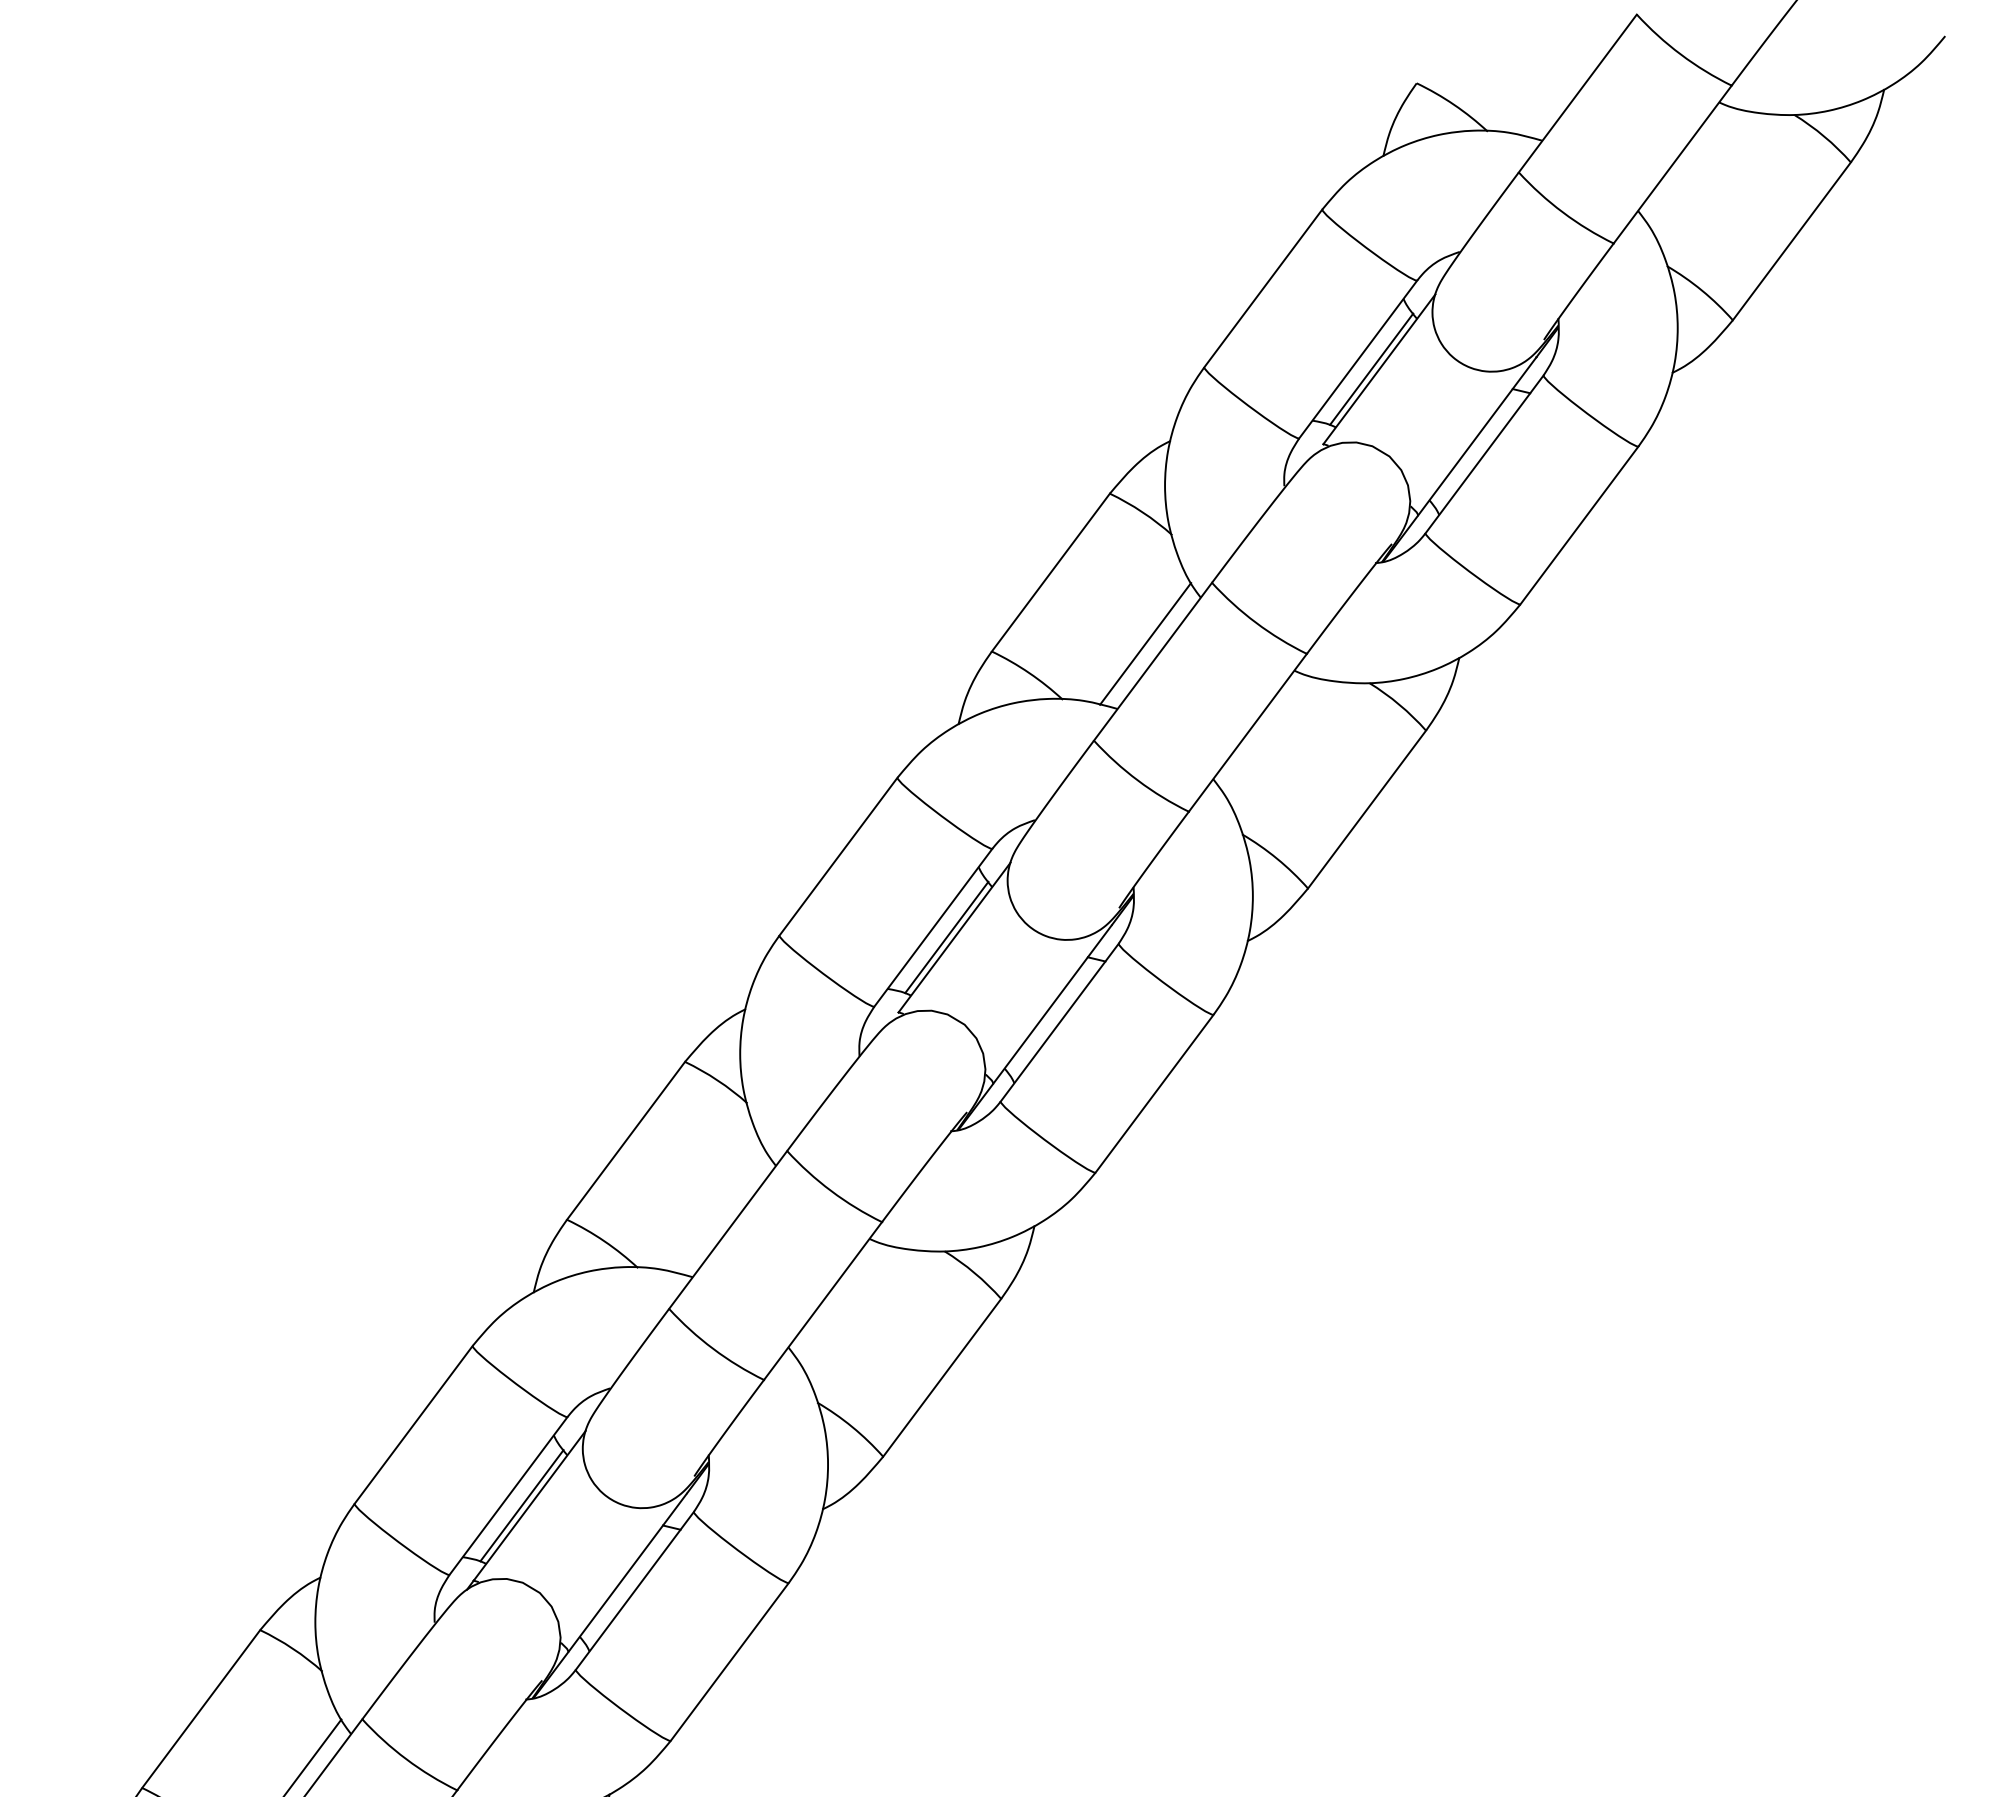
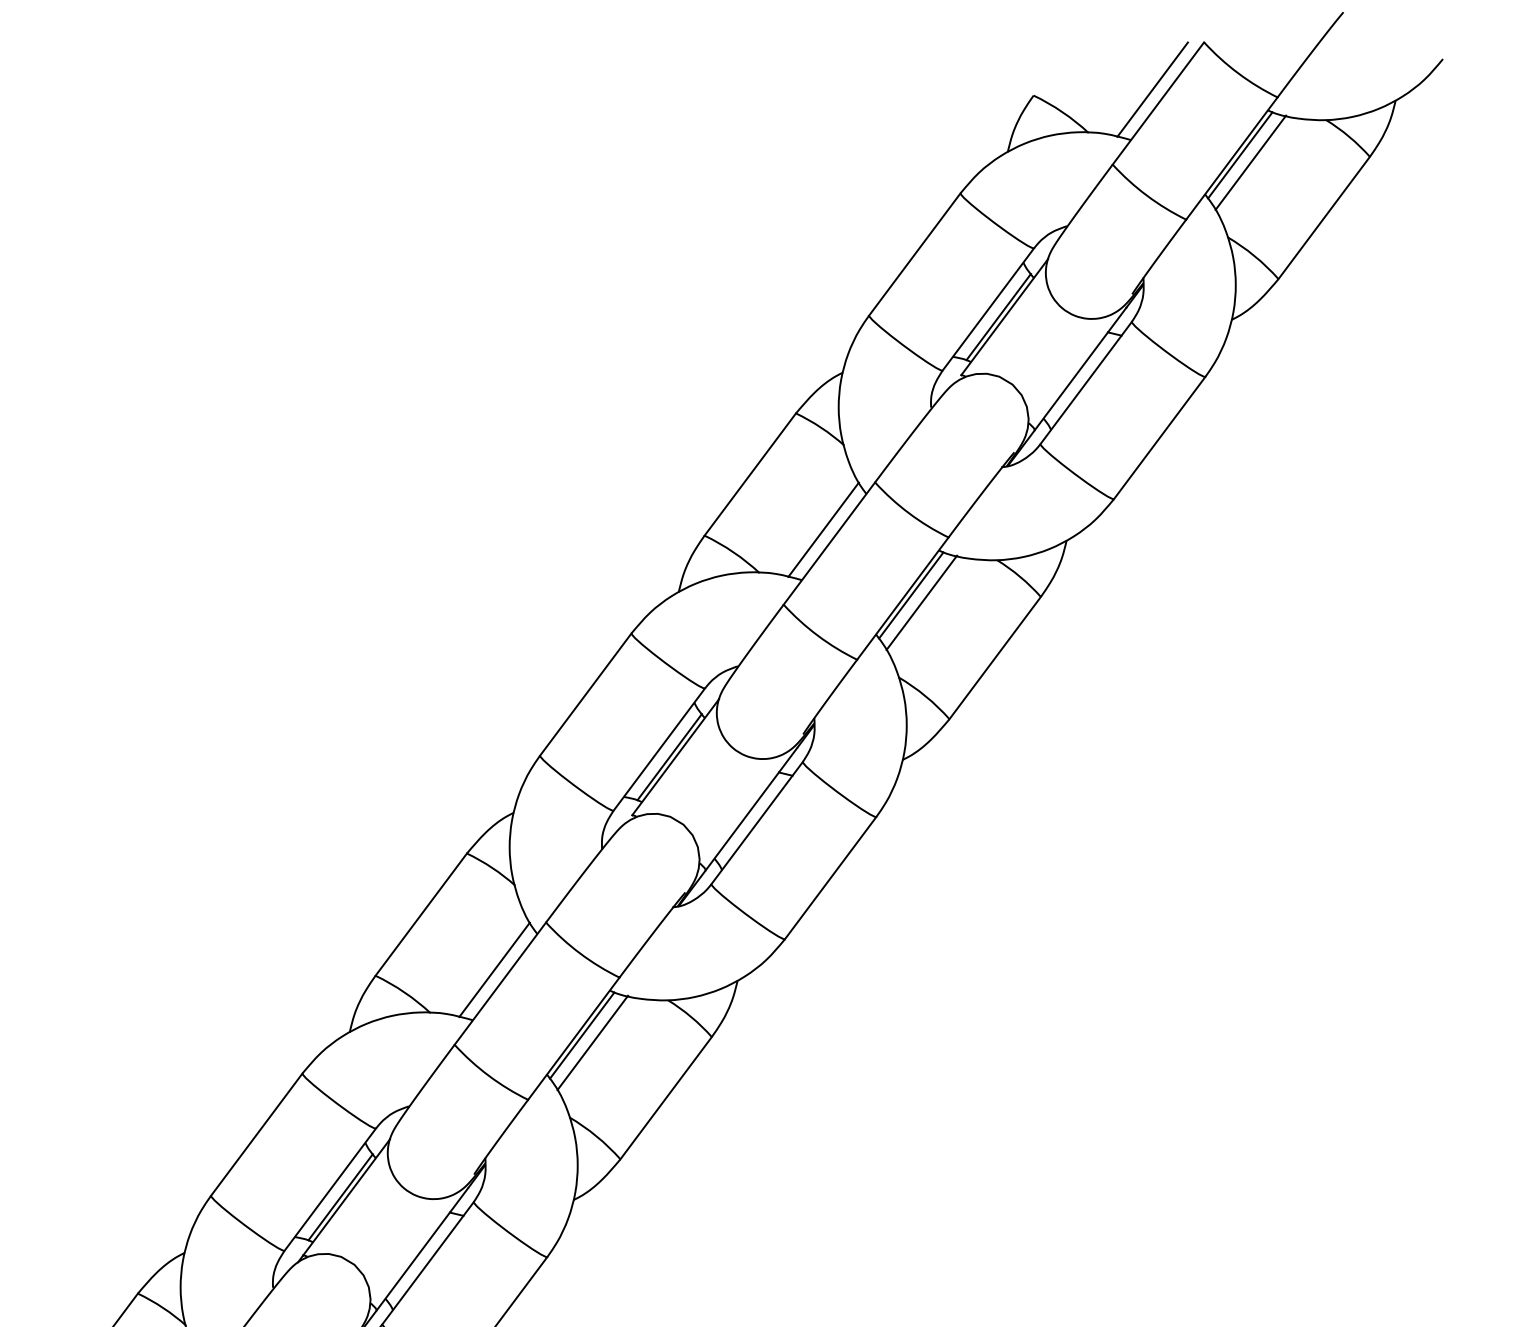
line: (1569, 75) -> (1151, 89), added
line: (1683, 160) -> (1240, 155), added
line: (1696, 169) -> (1250, 162), added
line: (1258, 728) -> (911, 595), added
line: (1271, 738) -> (921, 603), added
line: (720, 1212) -> (494, 970), added
line: (833, 1296) -> (581, 1035), added
line: (847, 1306) -> (592, 1042), added

